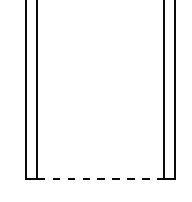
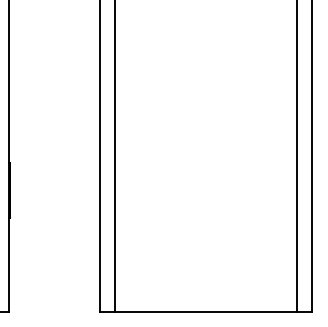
line: (100, 178) -> (205, 311), dashed -> solid

